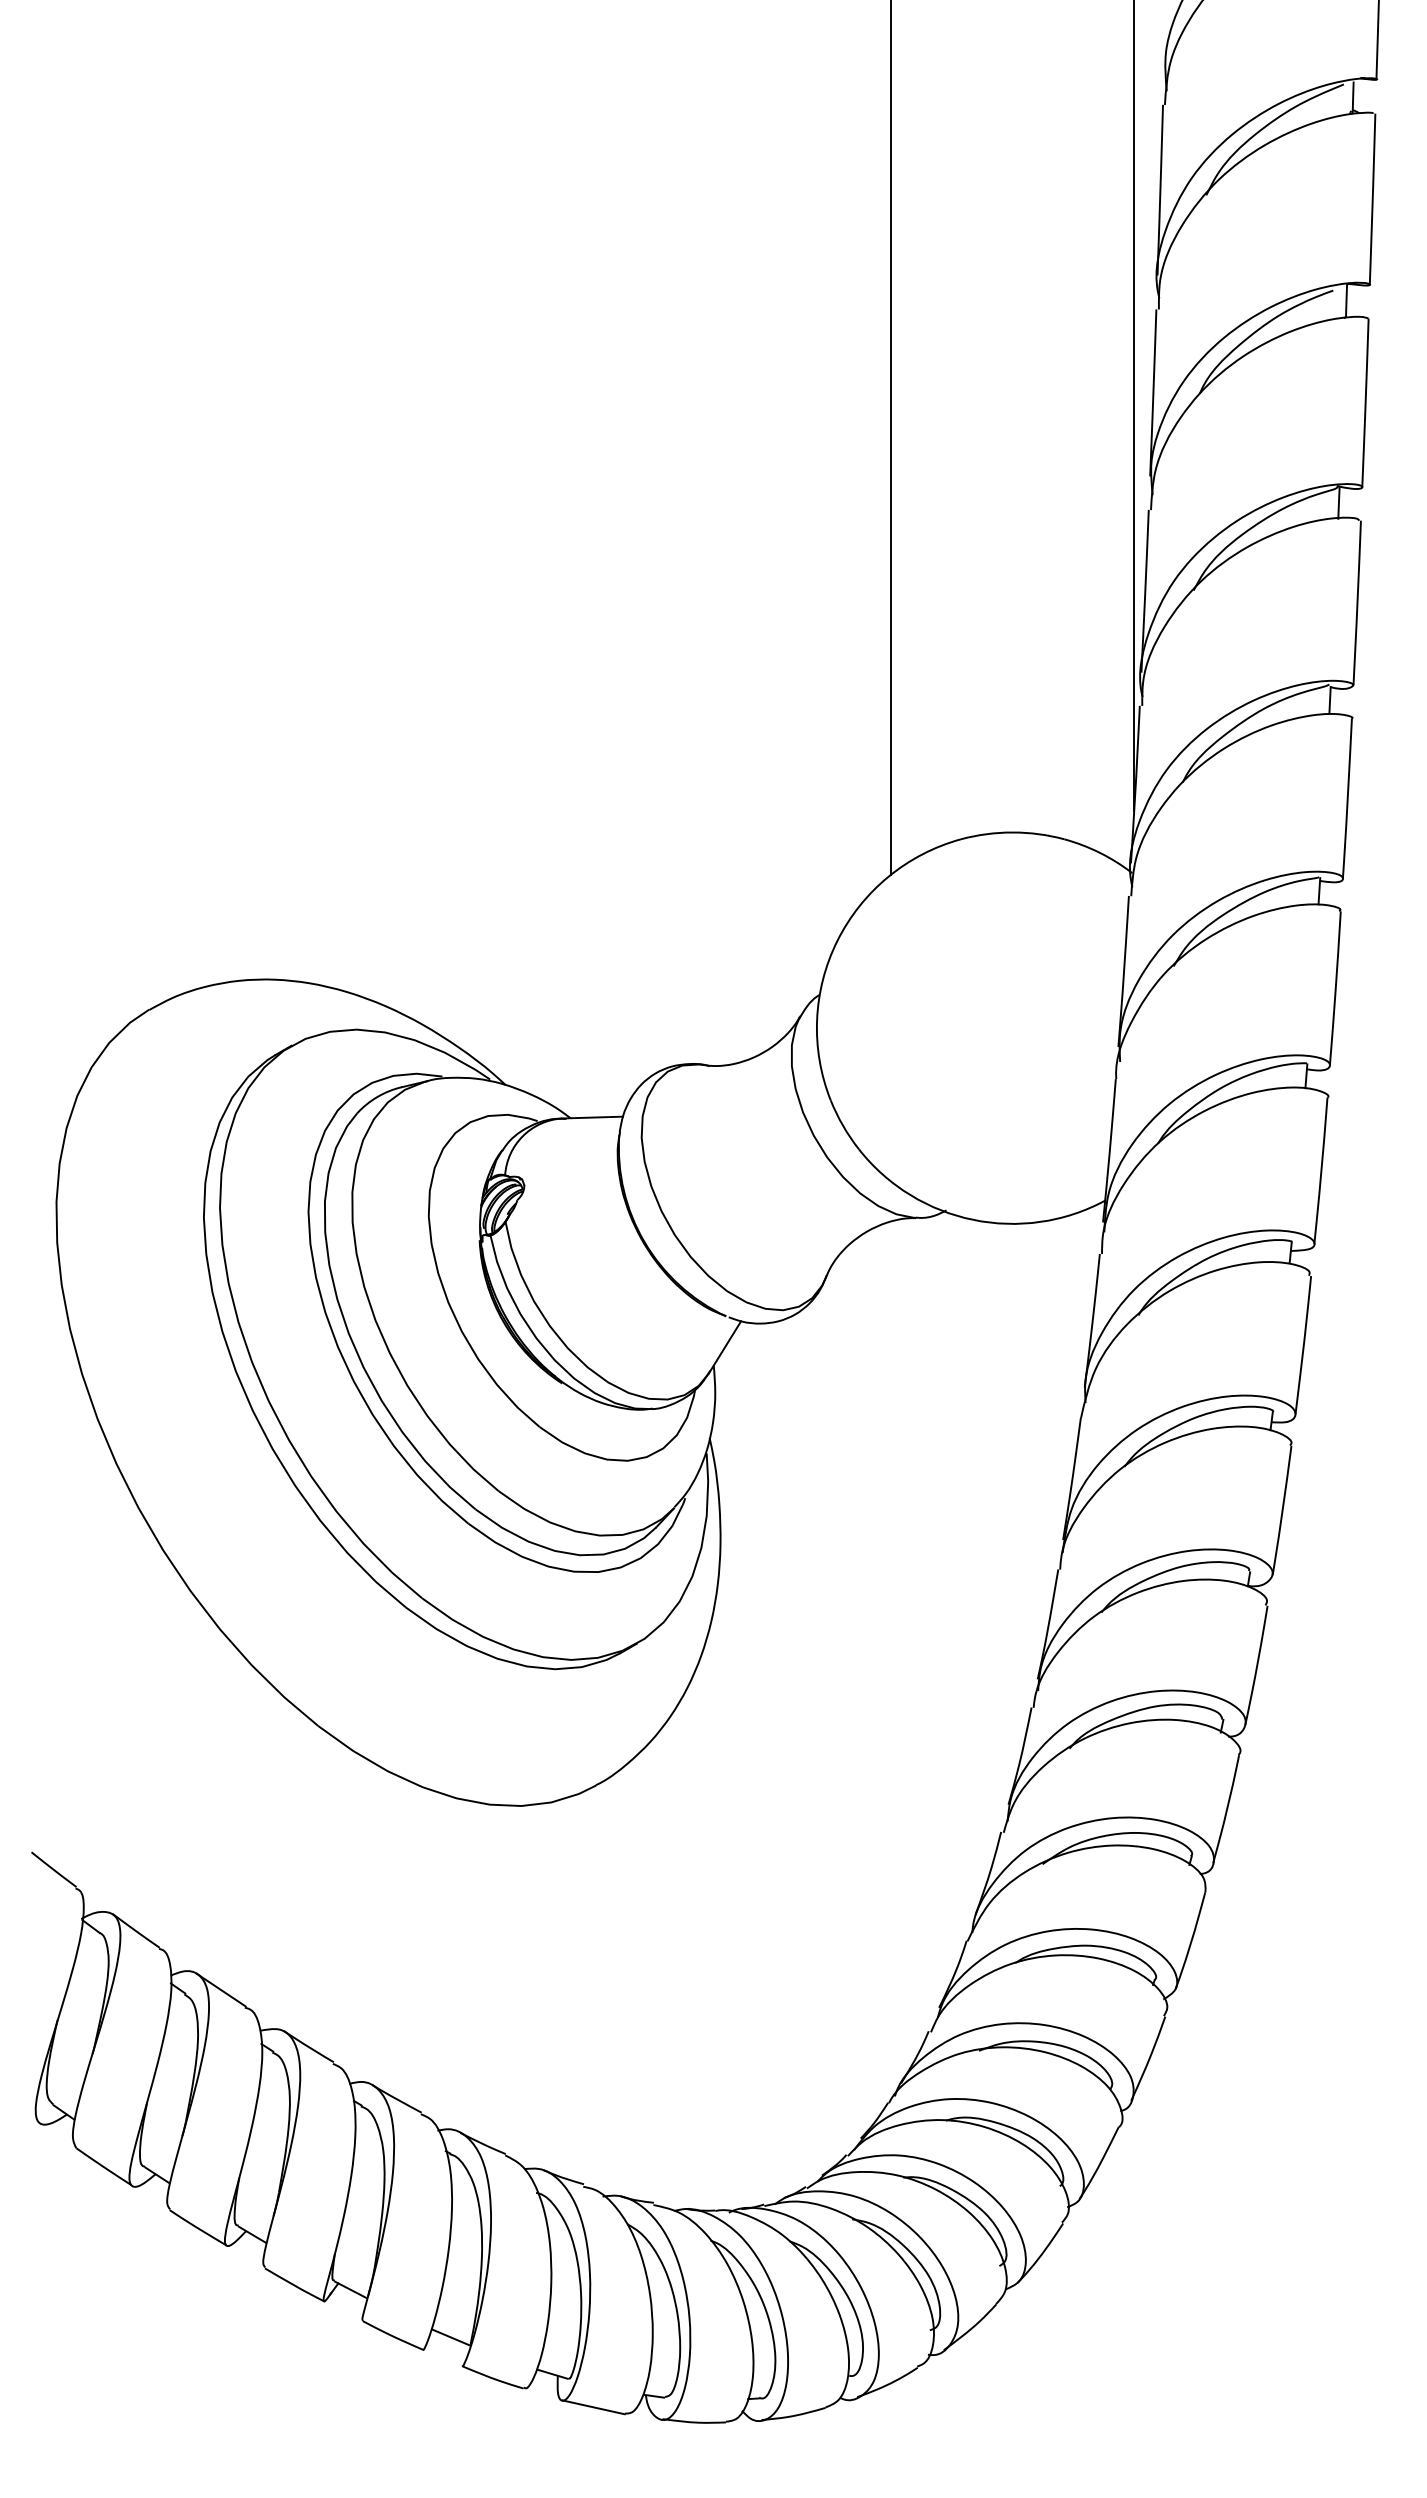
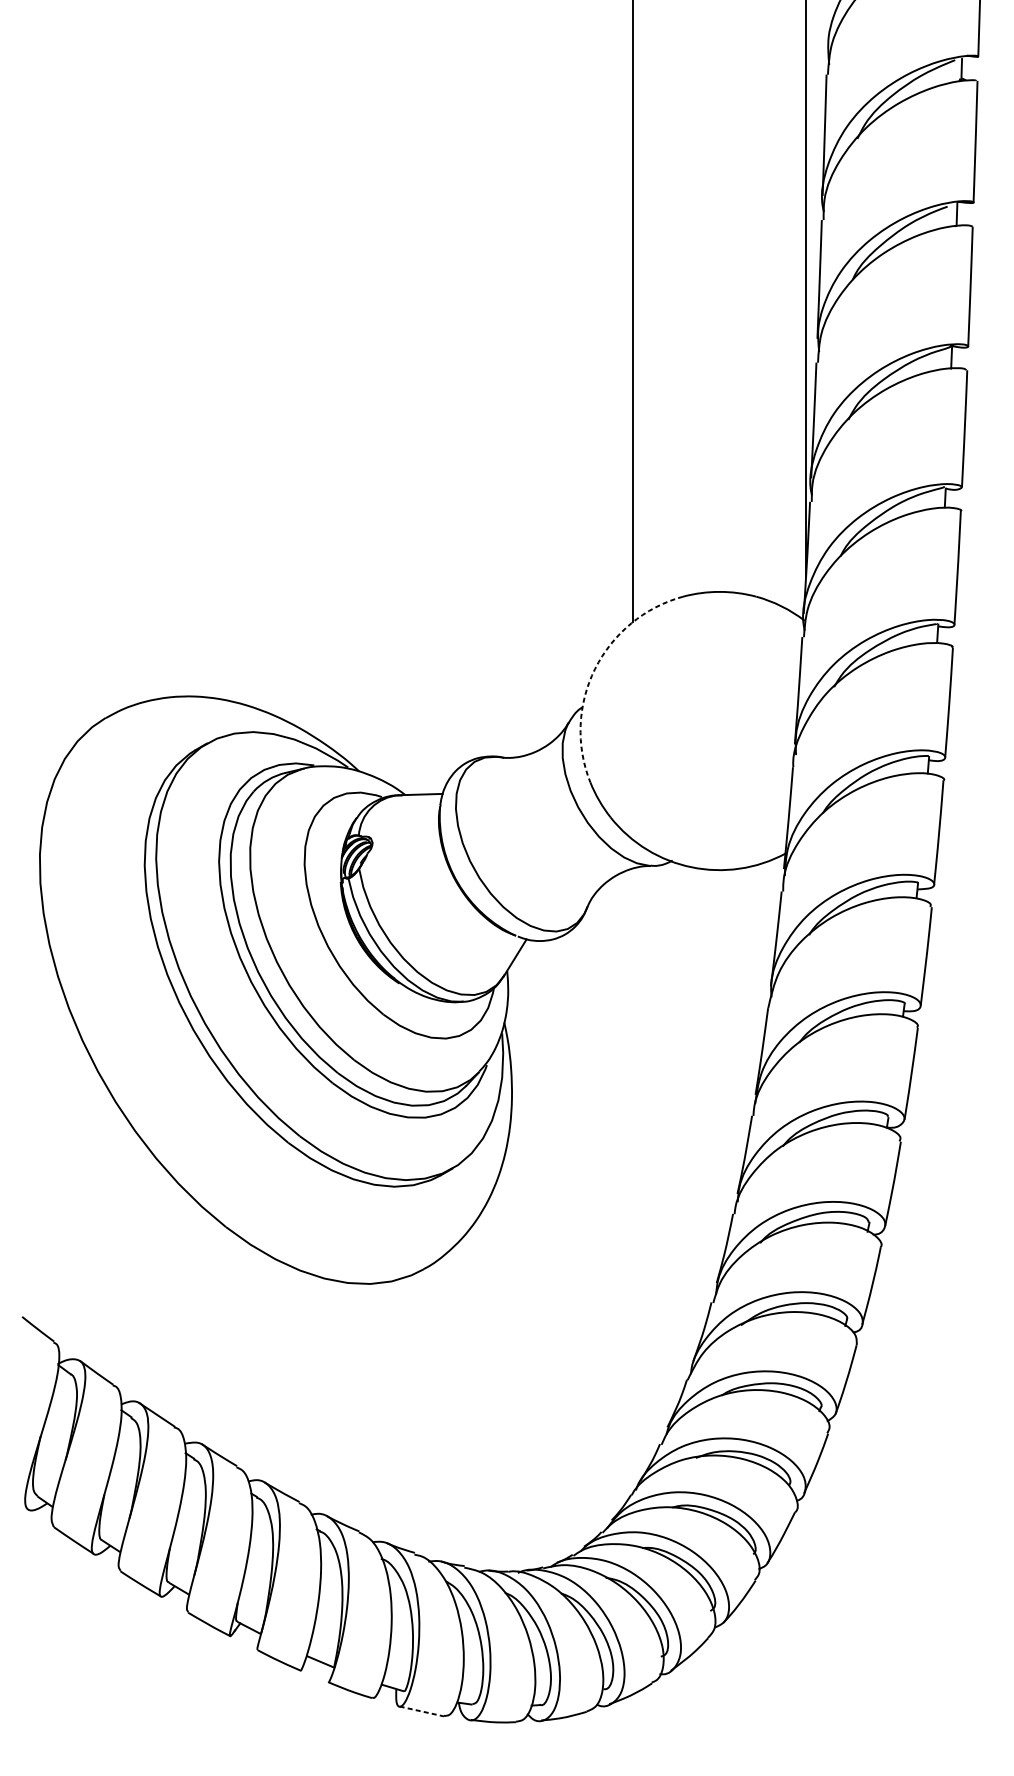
arc: (837, 940) -> (595, 668), solid -> dashed
line: (593, 2407) -> (421, 1711), solid -> dashed

